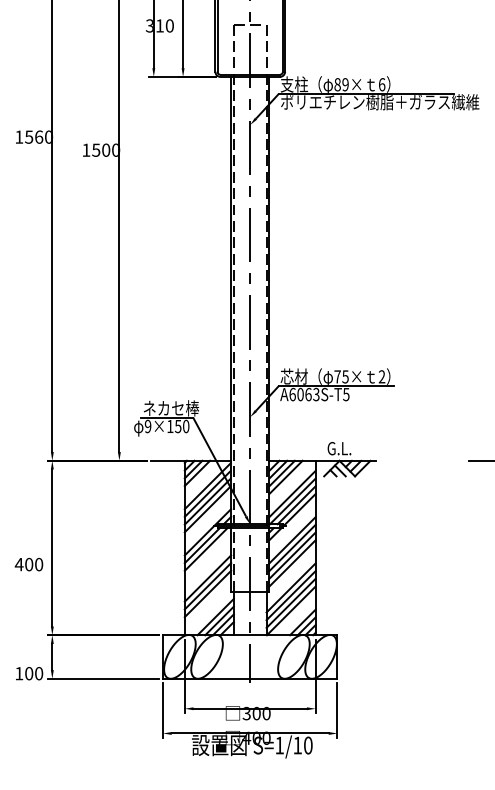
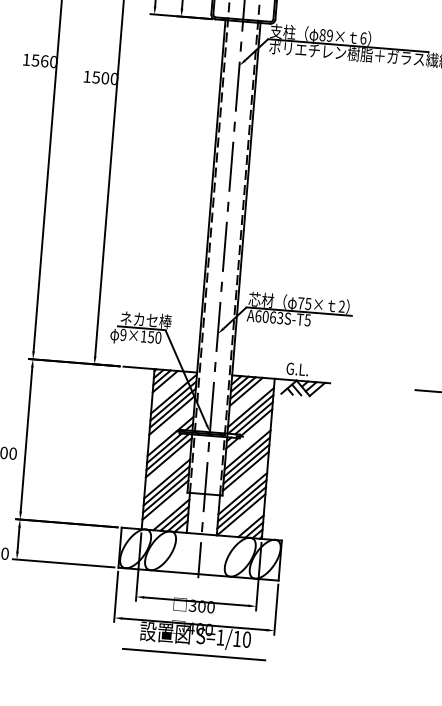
line: (207, 555) -> (168, 457), added
line: (207, 601) -> (165, 500), added
line: (251, 766) -> (193, 654), added

